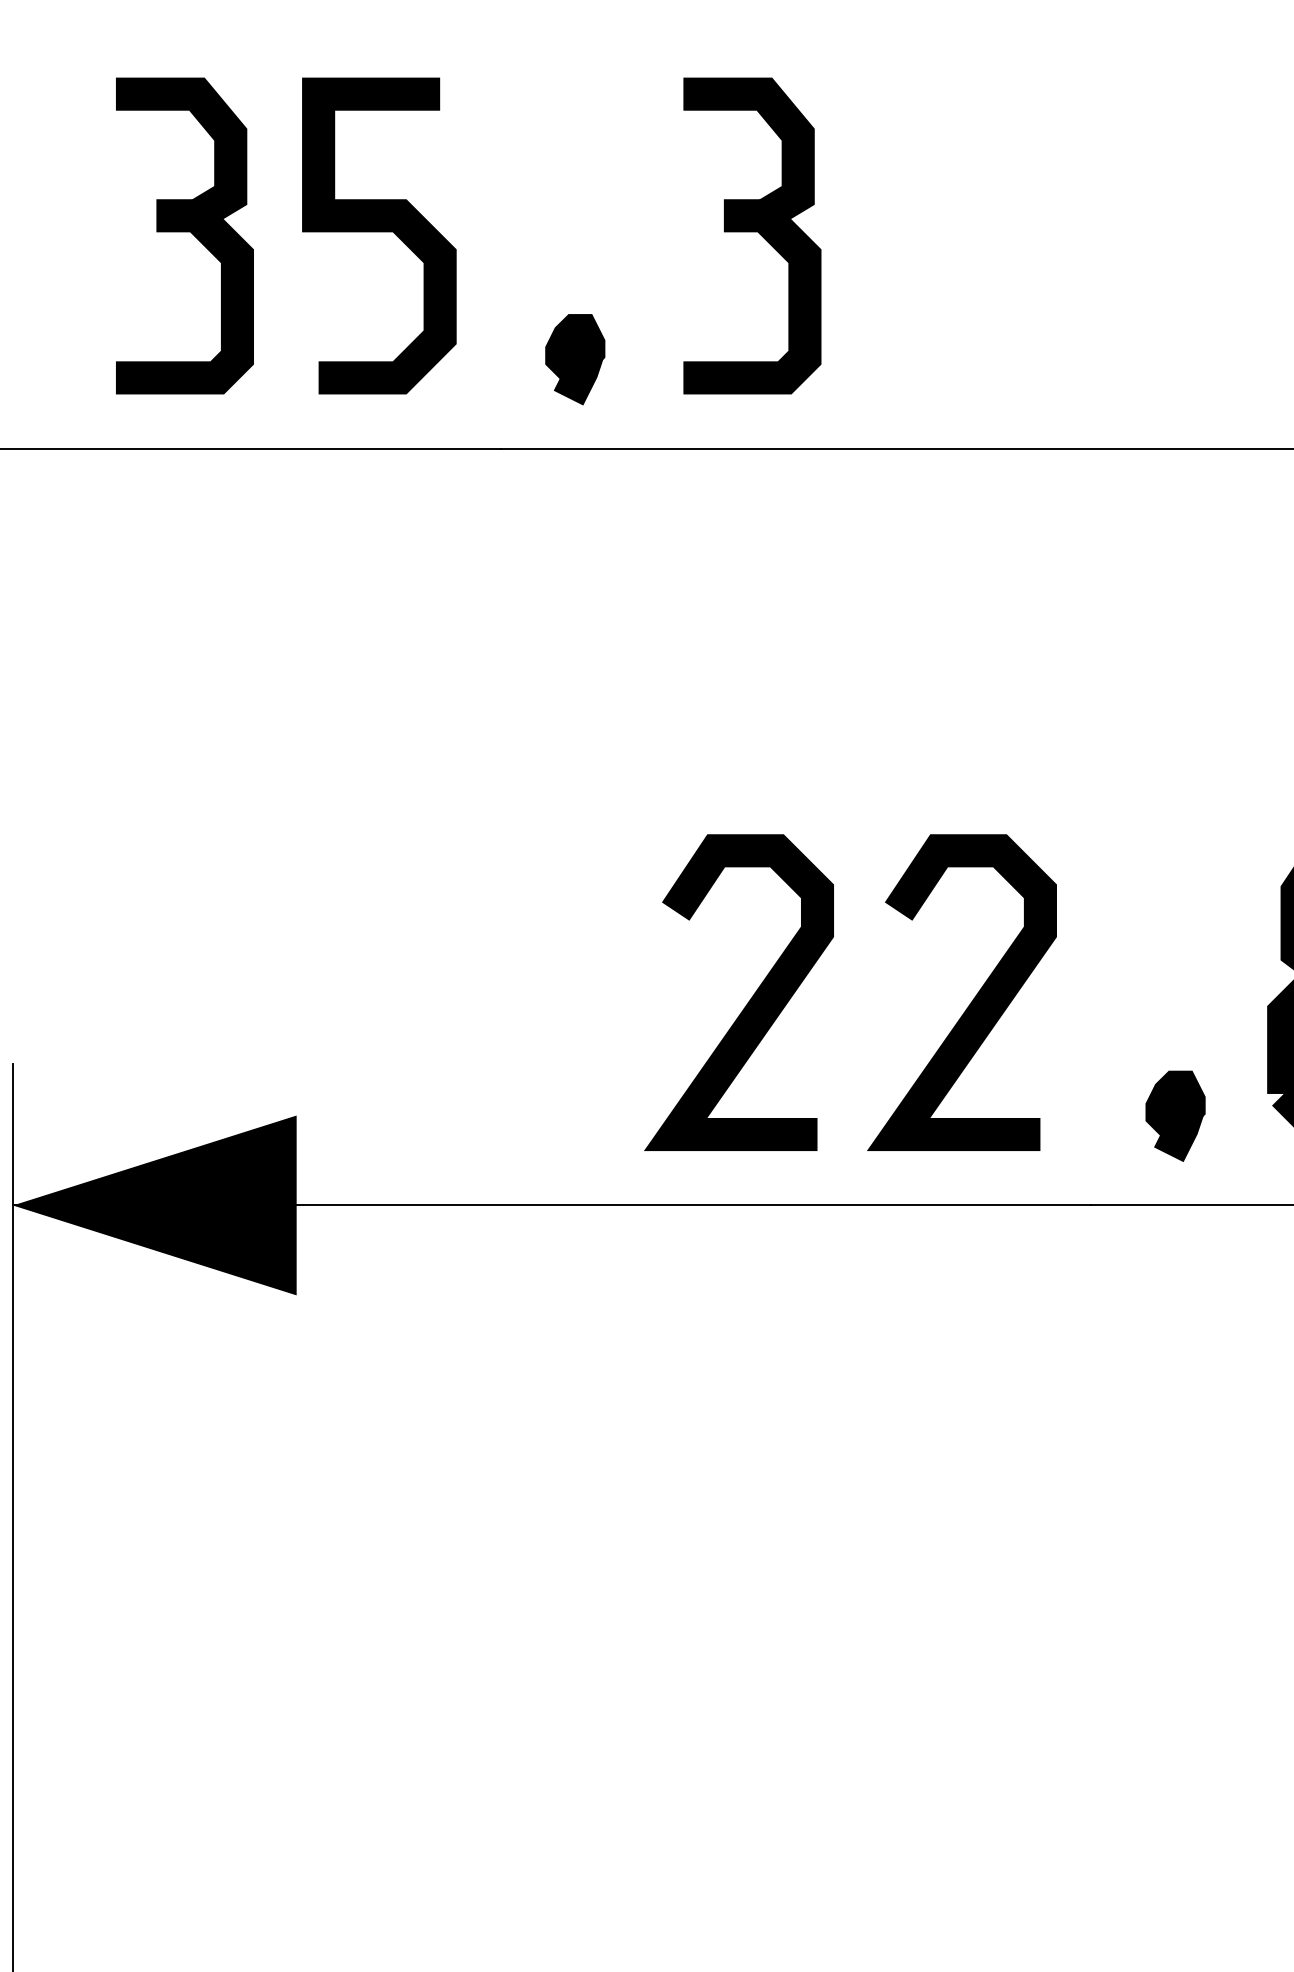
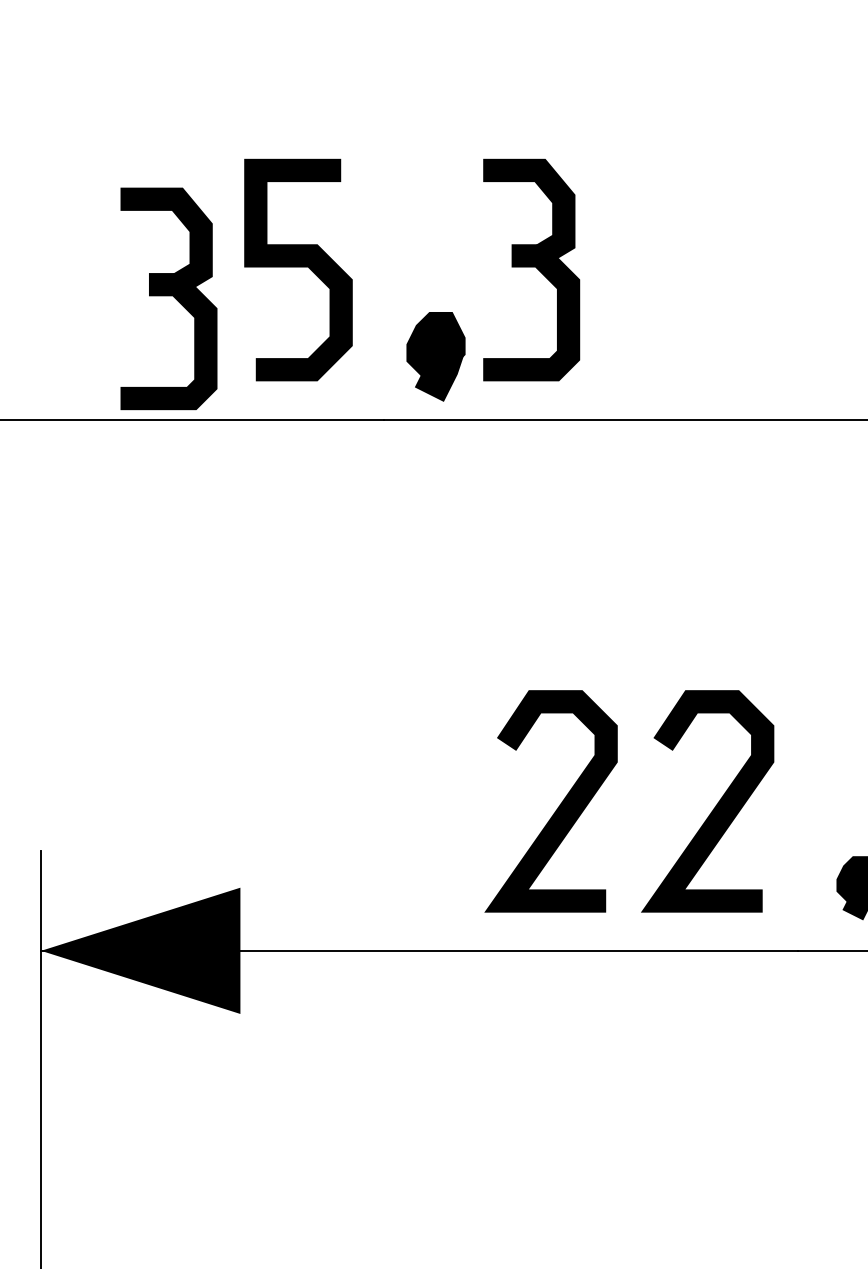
part: (184, 235) -> (168, 298), moved
part: (752, 235) -> (531, 269), moved
part: (575, 359) -> (436, 356), size x1.4

